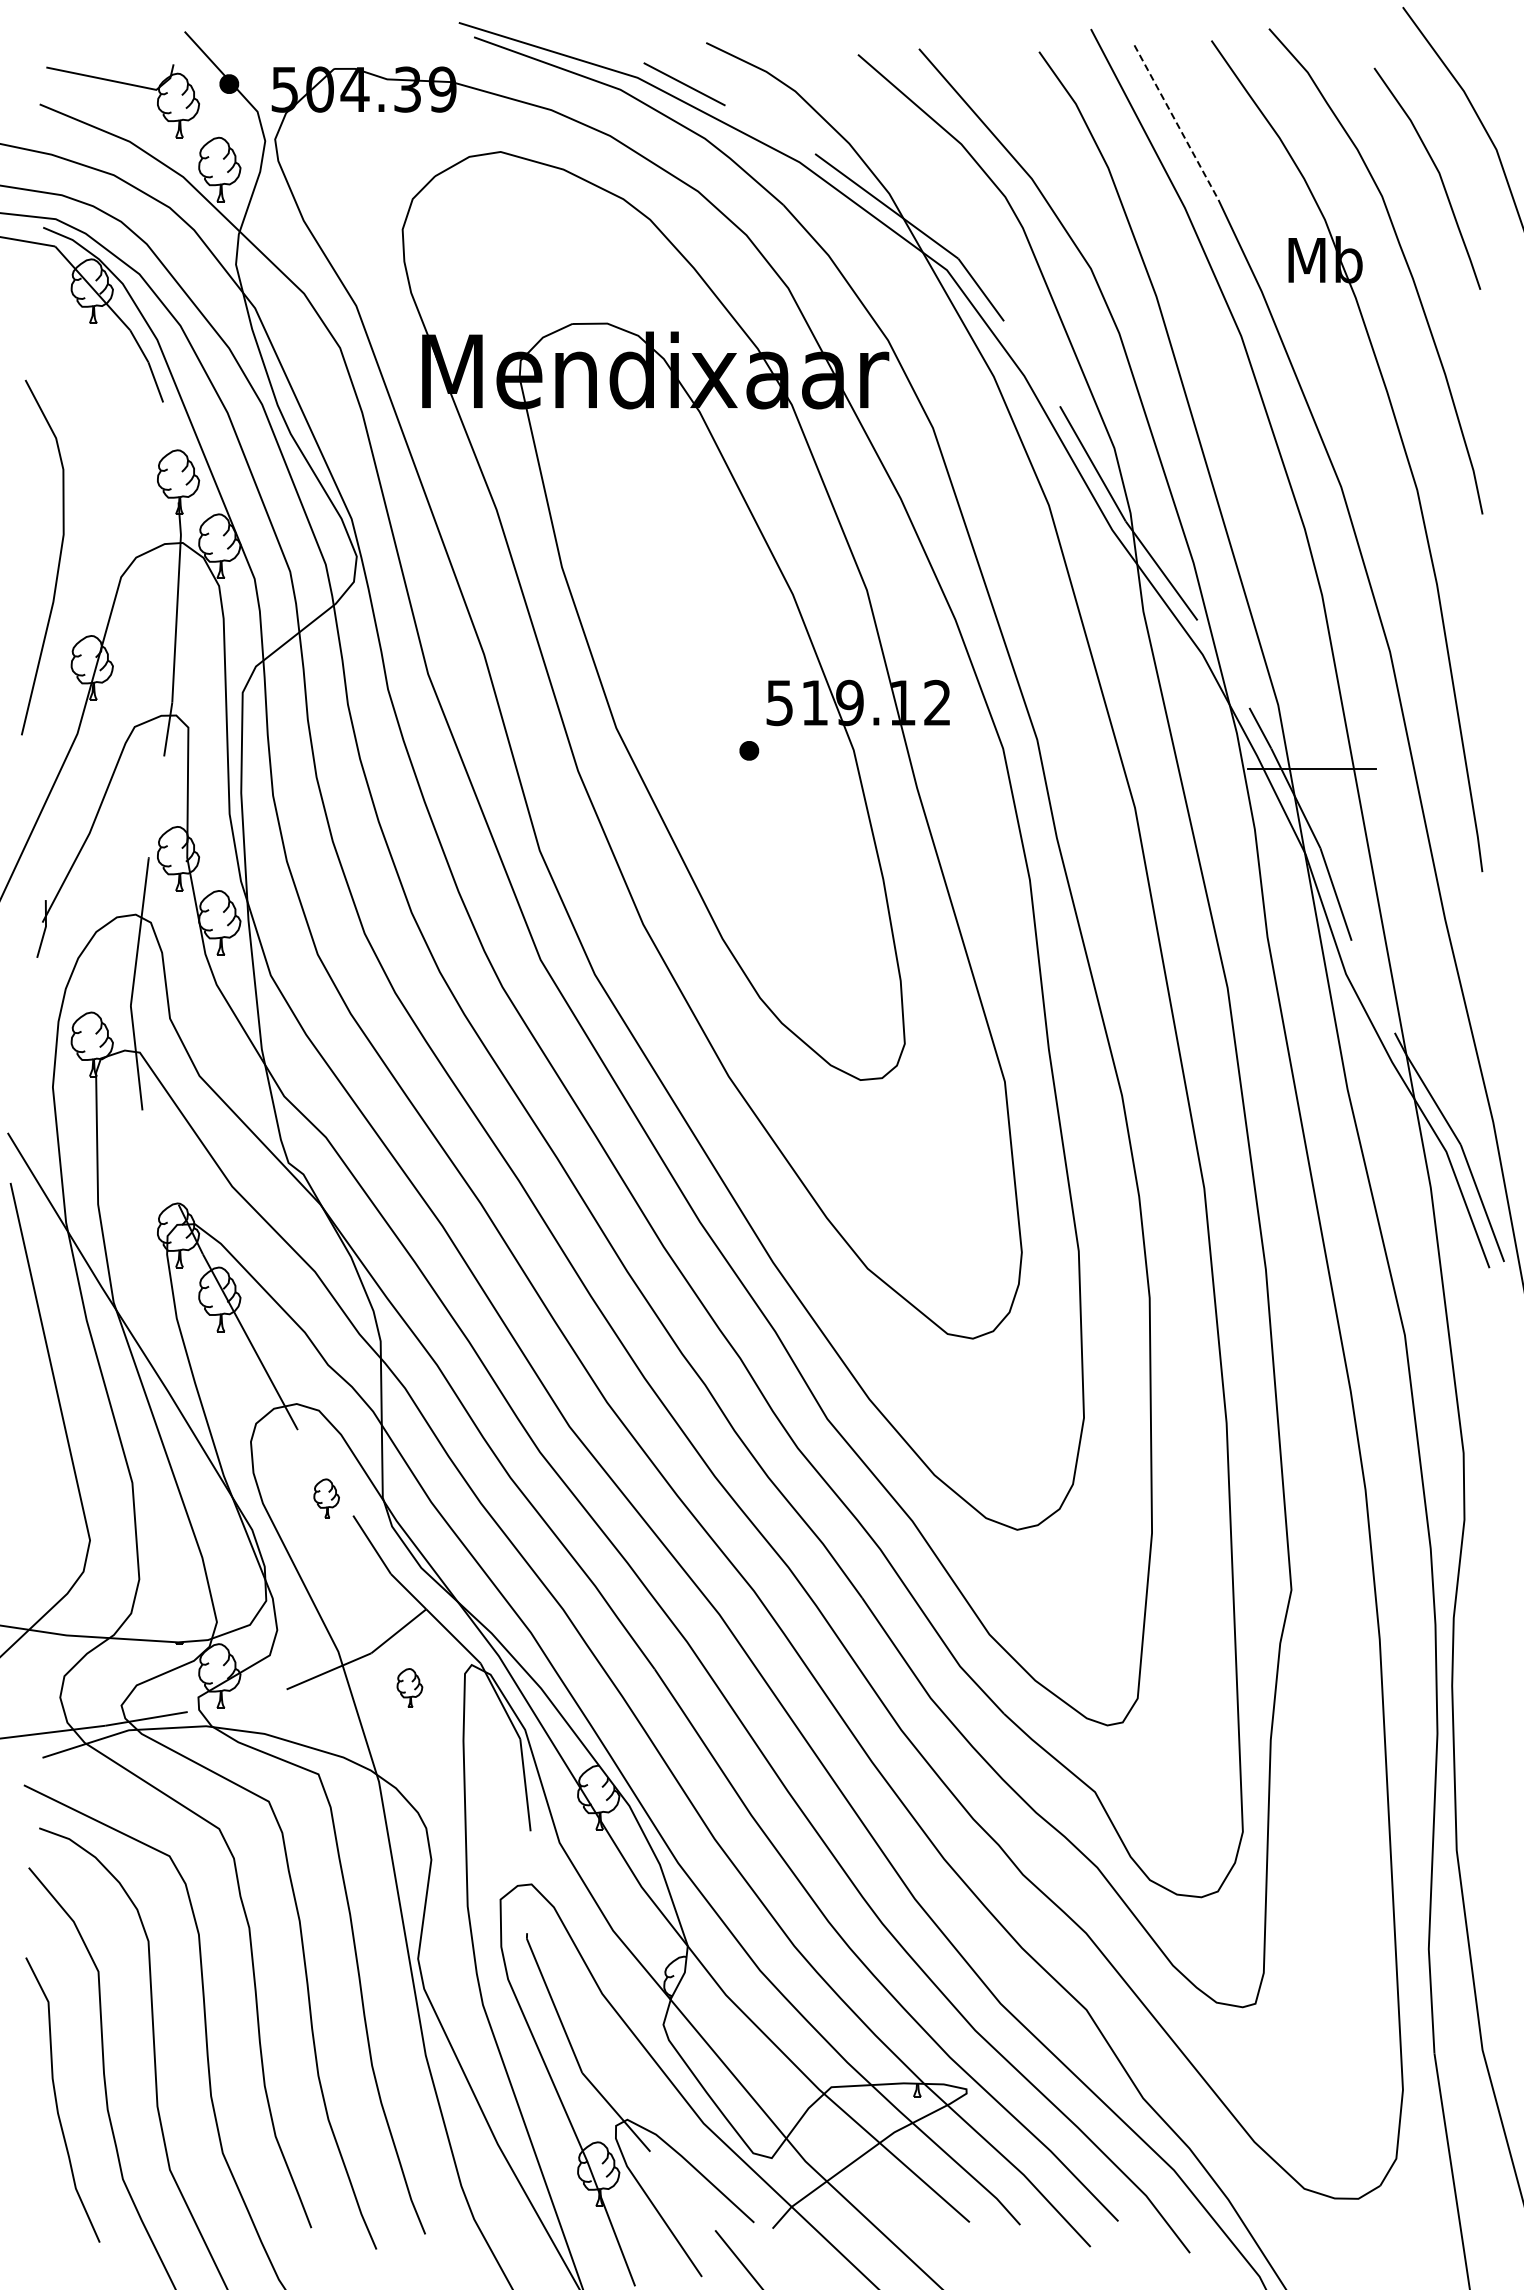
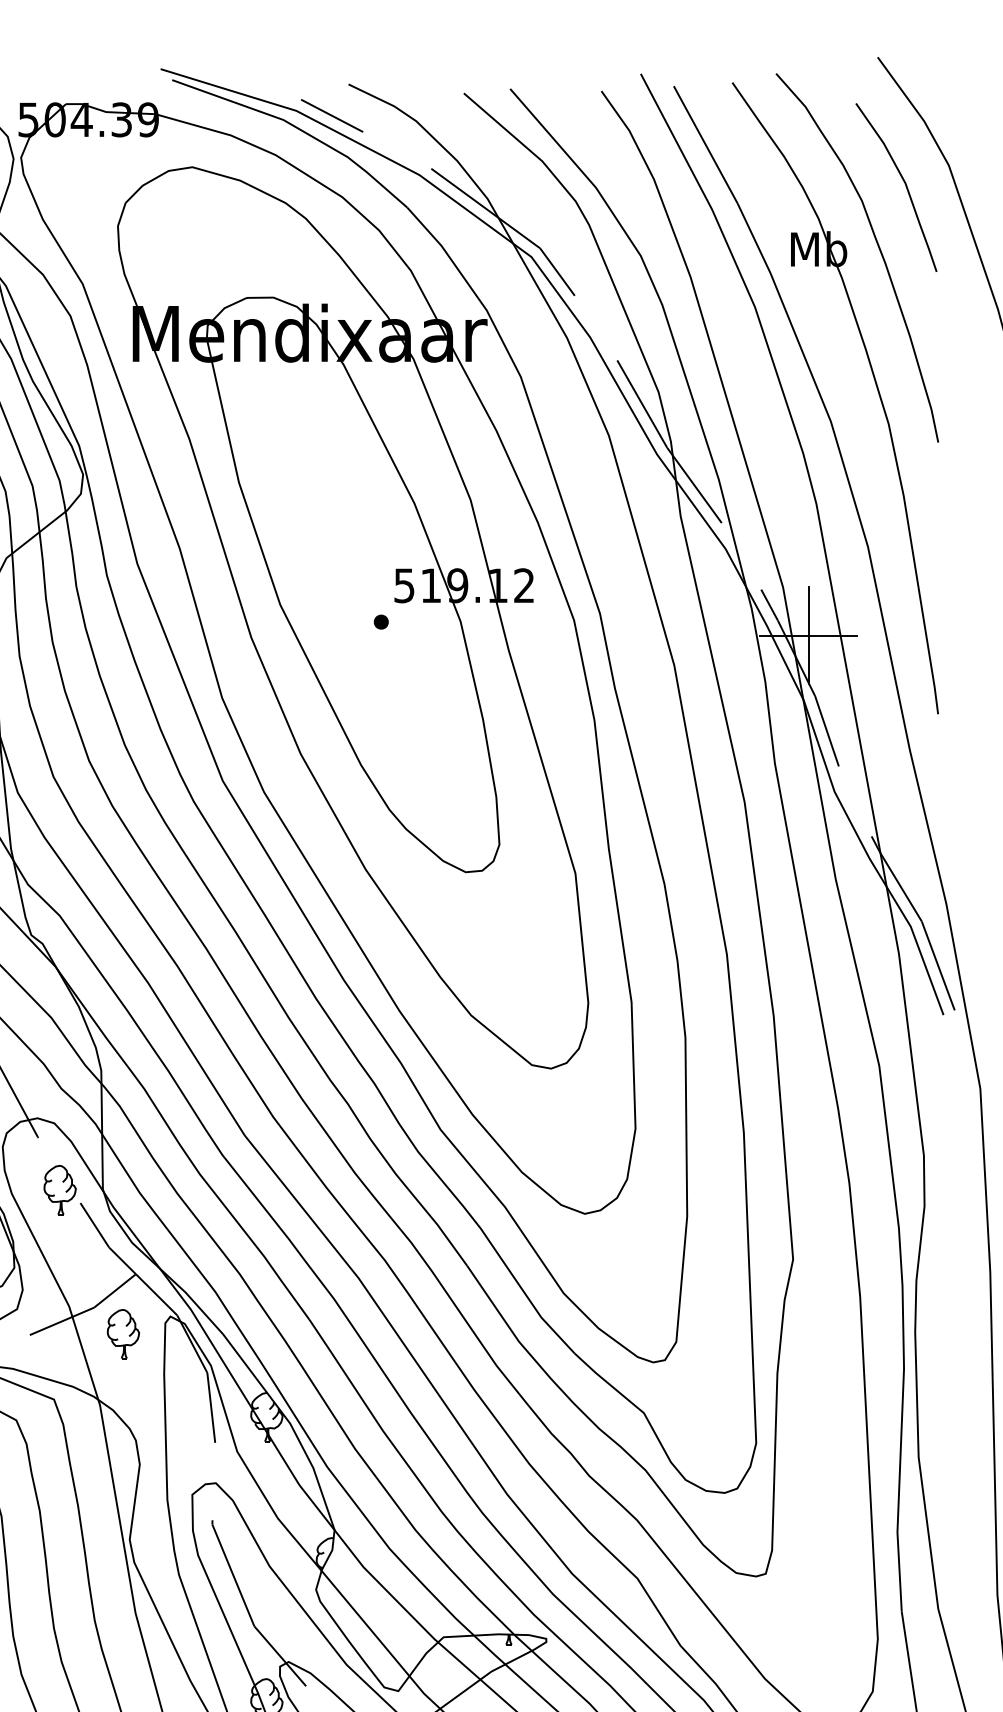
line: (1176, 122) -> (705, 144), dashed -> solid
line: (1312, 768) -> (809, 635), added
part: (326, 1498) -> (60, 1190), size x1.67
part: (409, 1687) -> (123, 1333), size x1.67

